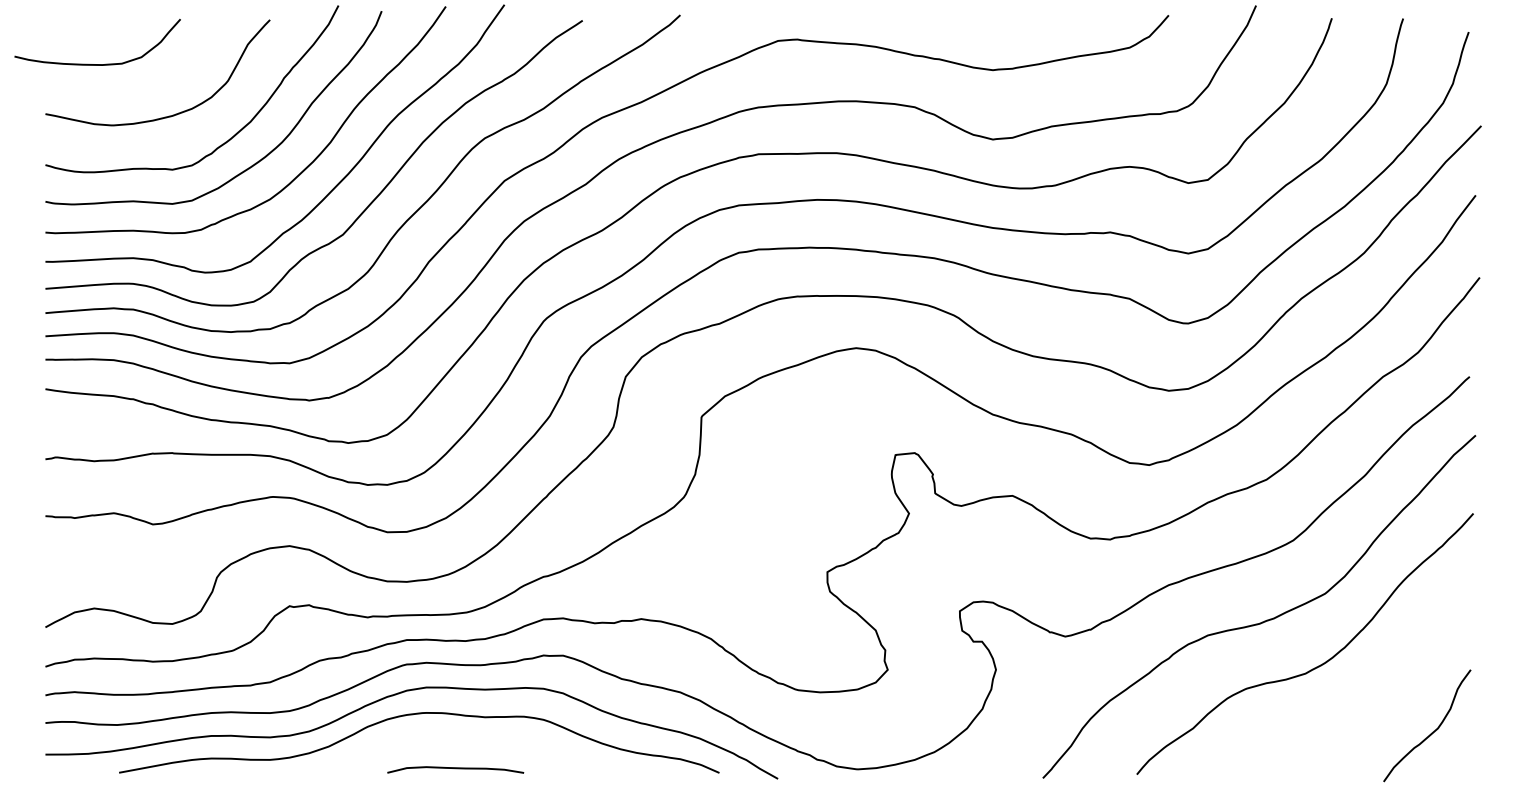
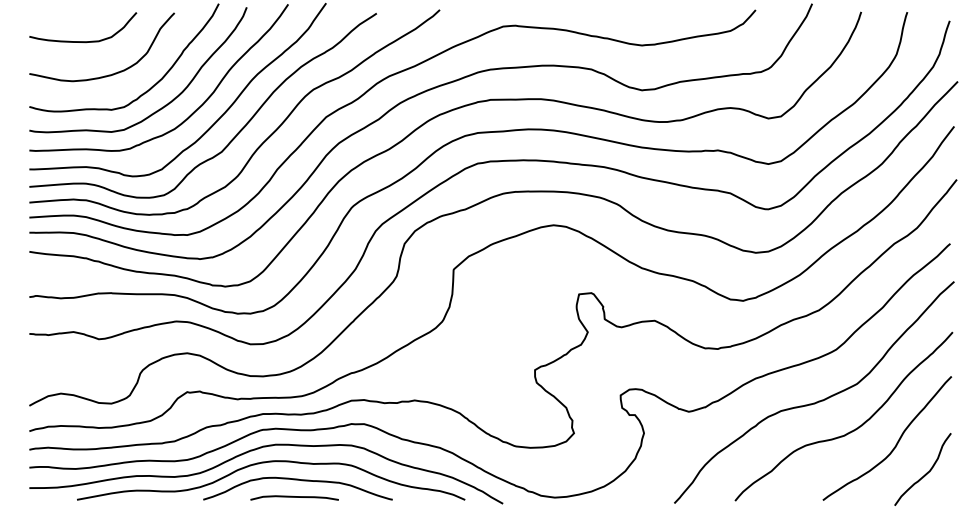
curve: (98, 63) -> (83, 41), moved
curve: (1386, 684) -> (896, 442), added
curve: (460, 742) -> (297, 480), added

